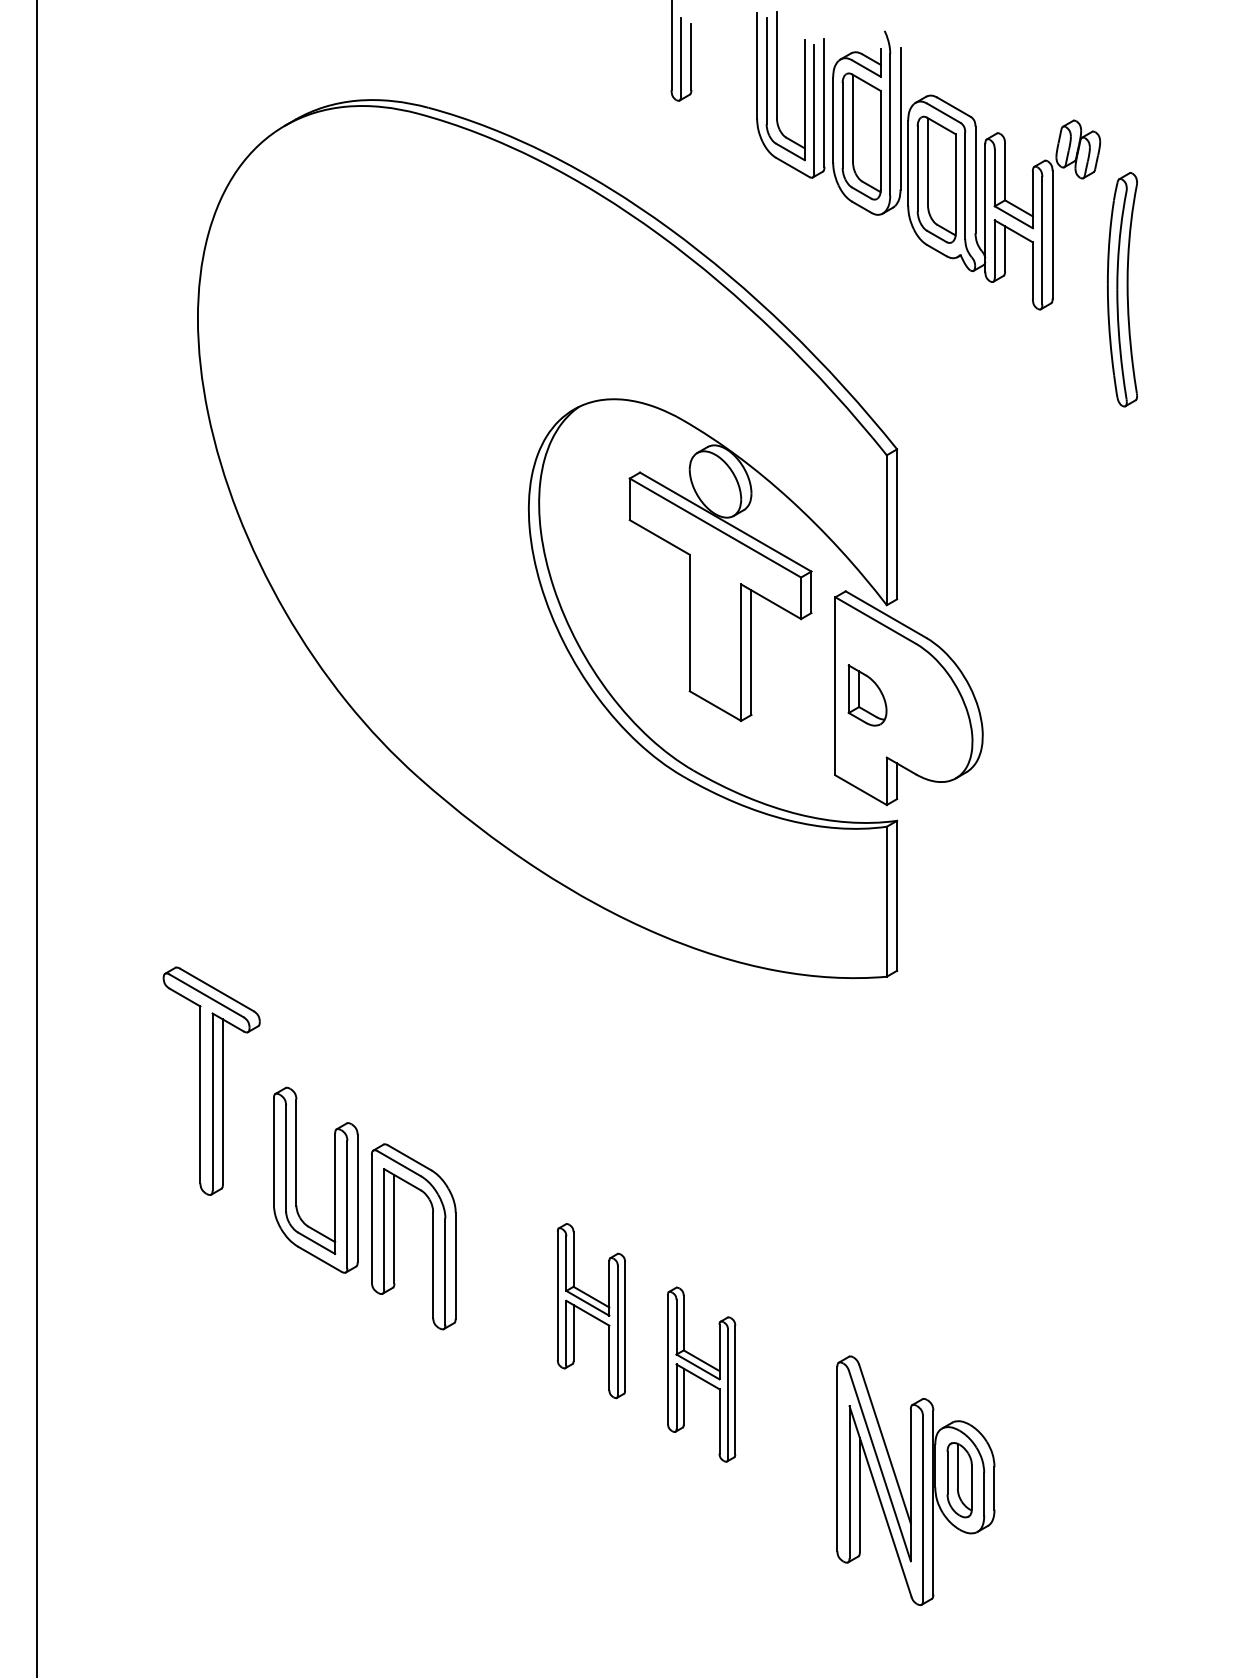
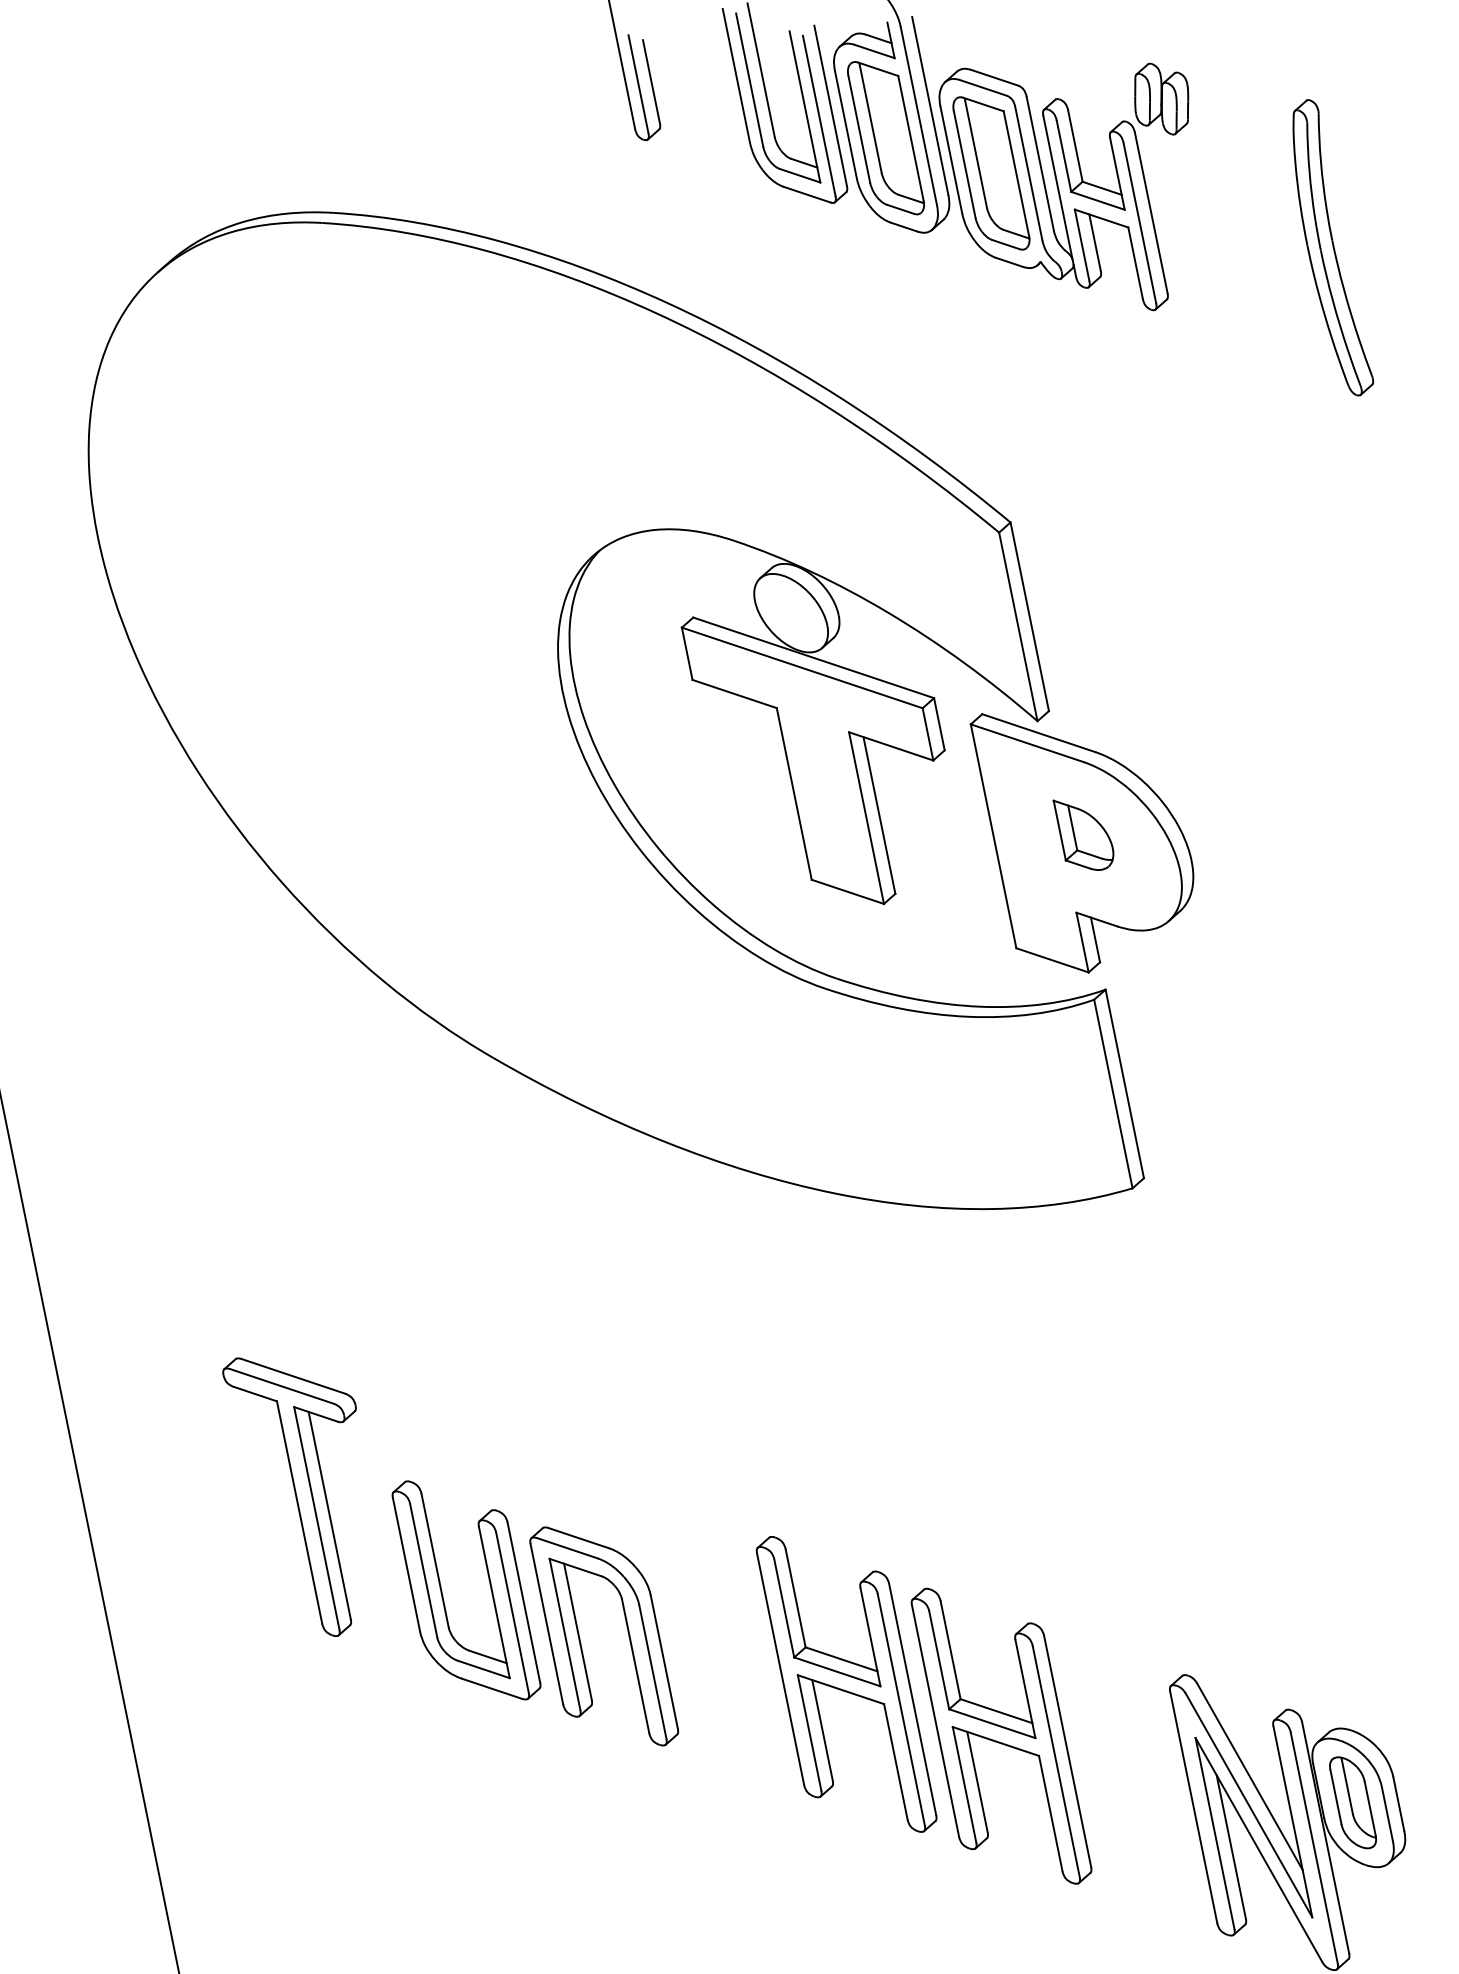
part: (1121, 289) -> (1326, 249), moved
part: (867, 695) -> (1084, 833), moved
part: (591, 1310) -> (846, 1683), size x1.43
part: (701, 1374) -> (1001, 1735), size x1.43

